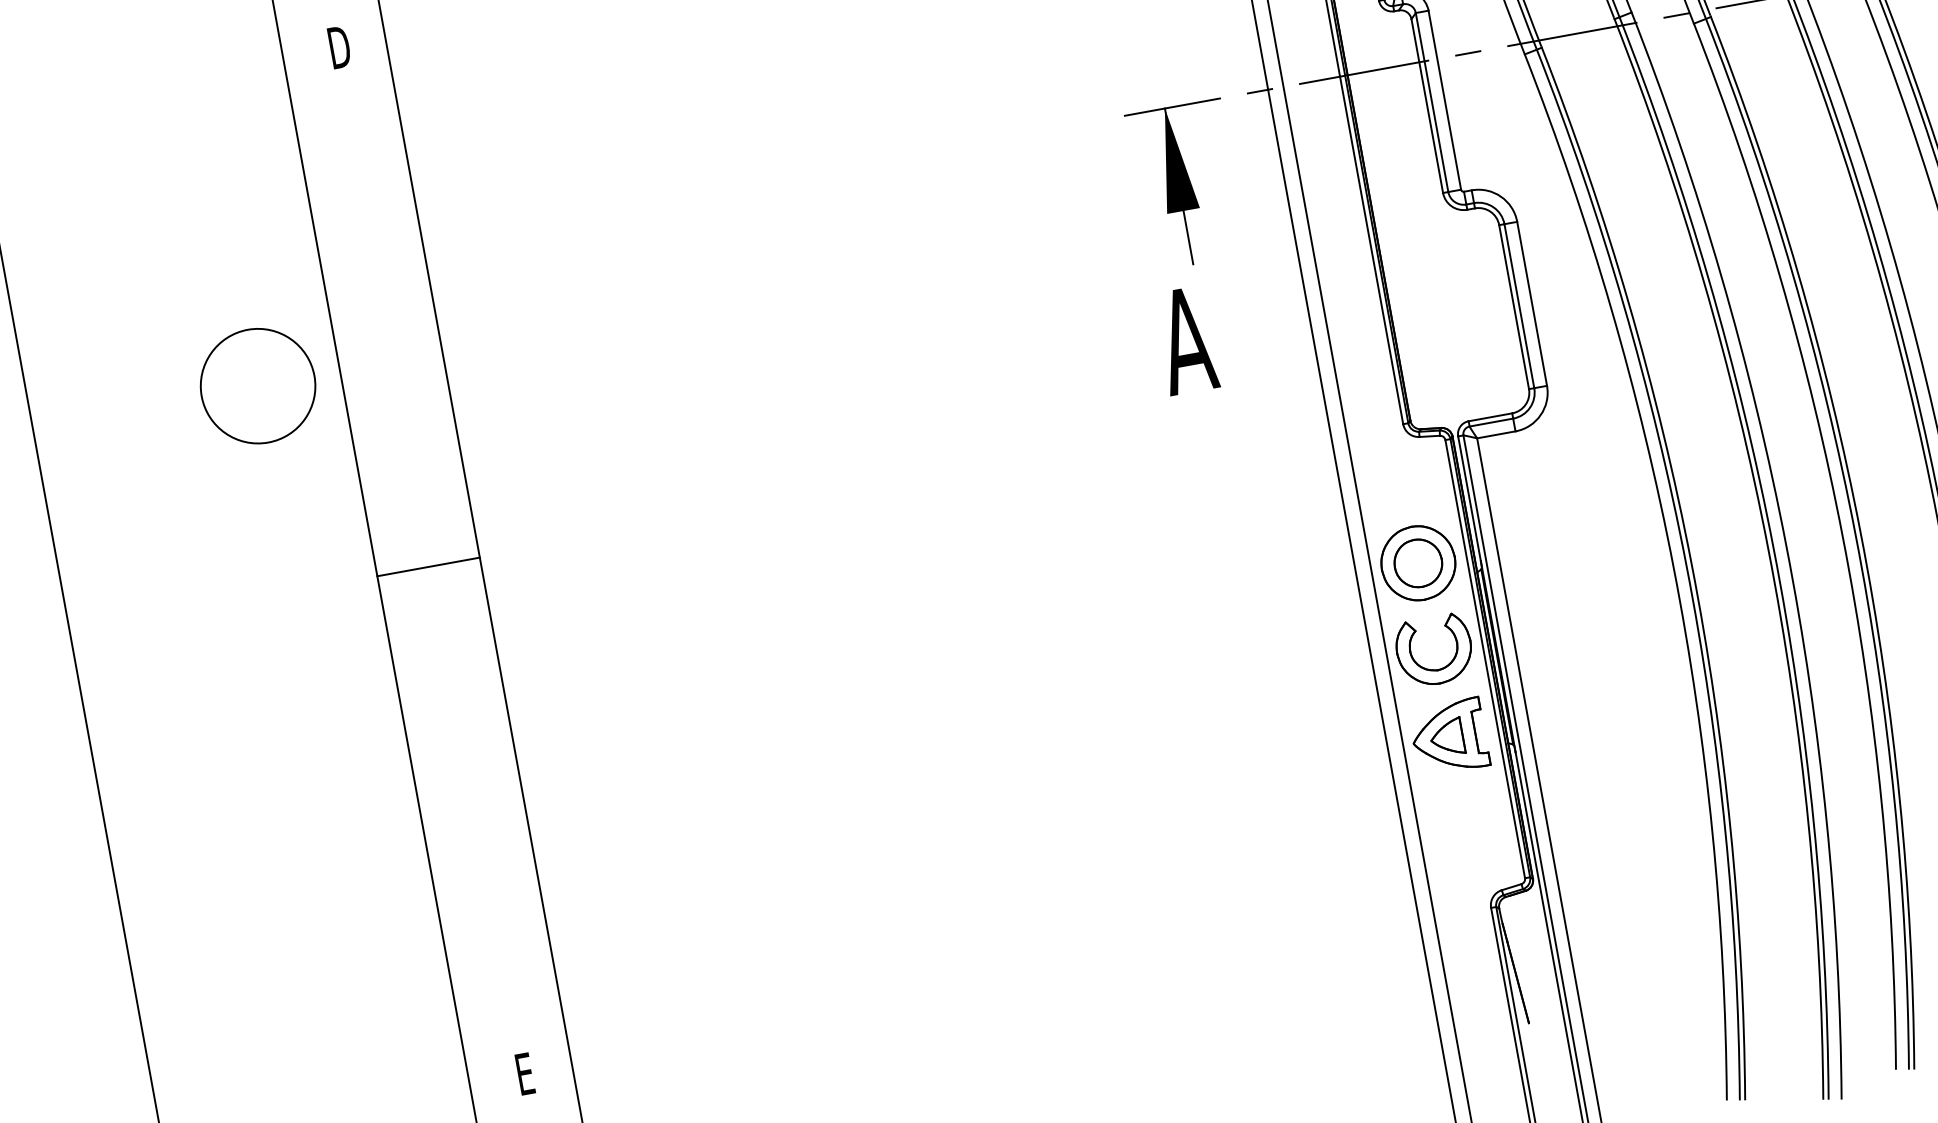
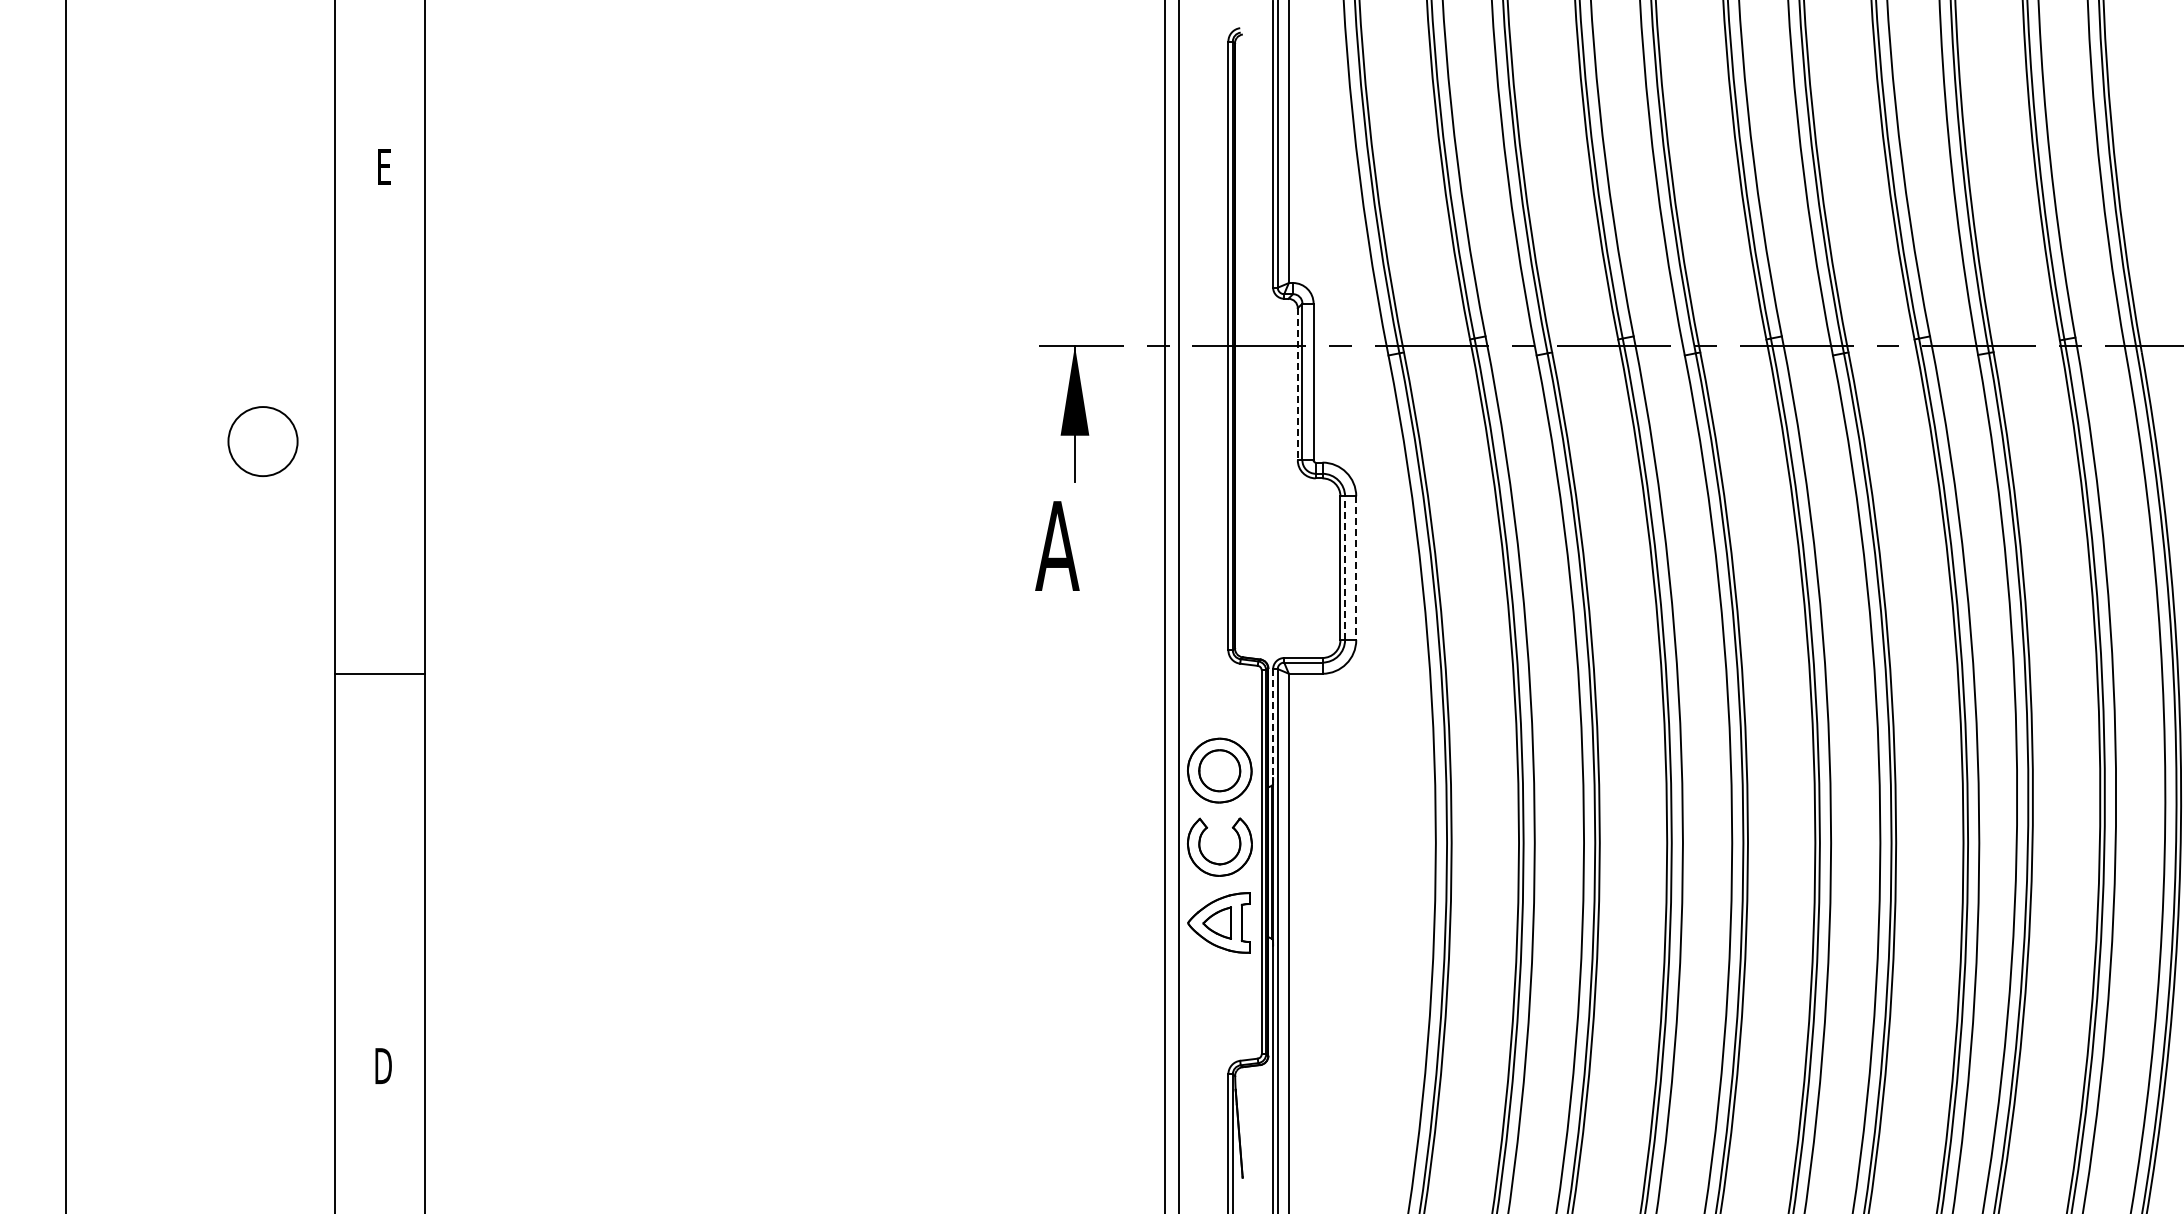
text: (339, 46) -> (384, 166), D -> E
line: (1426, 106) -> (1297, 384), solid -> dashed
line: (1532, 304) -> (1356, 568), solid -> dashed
line: (1519, 306) -> (1345, 568), solid -> dashed
circle: (257, 386) -> (262, 441), size x0.7
line: (1469, 498) -> (1273, 723), solid -> dashed
line: (428, 567) -> (379, 674), moved
text: (525, 1074) -> (383, 1066), E -> D

